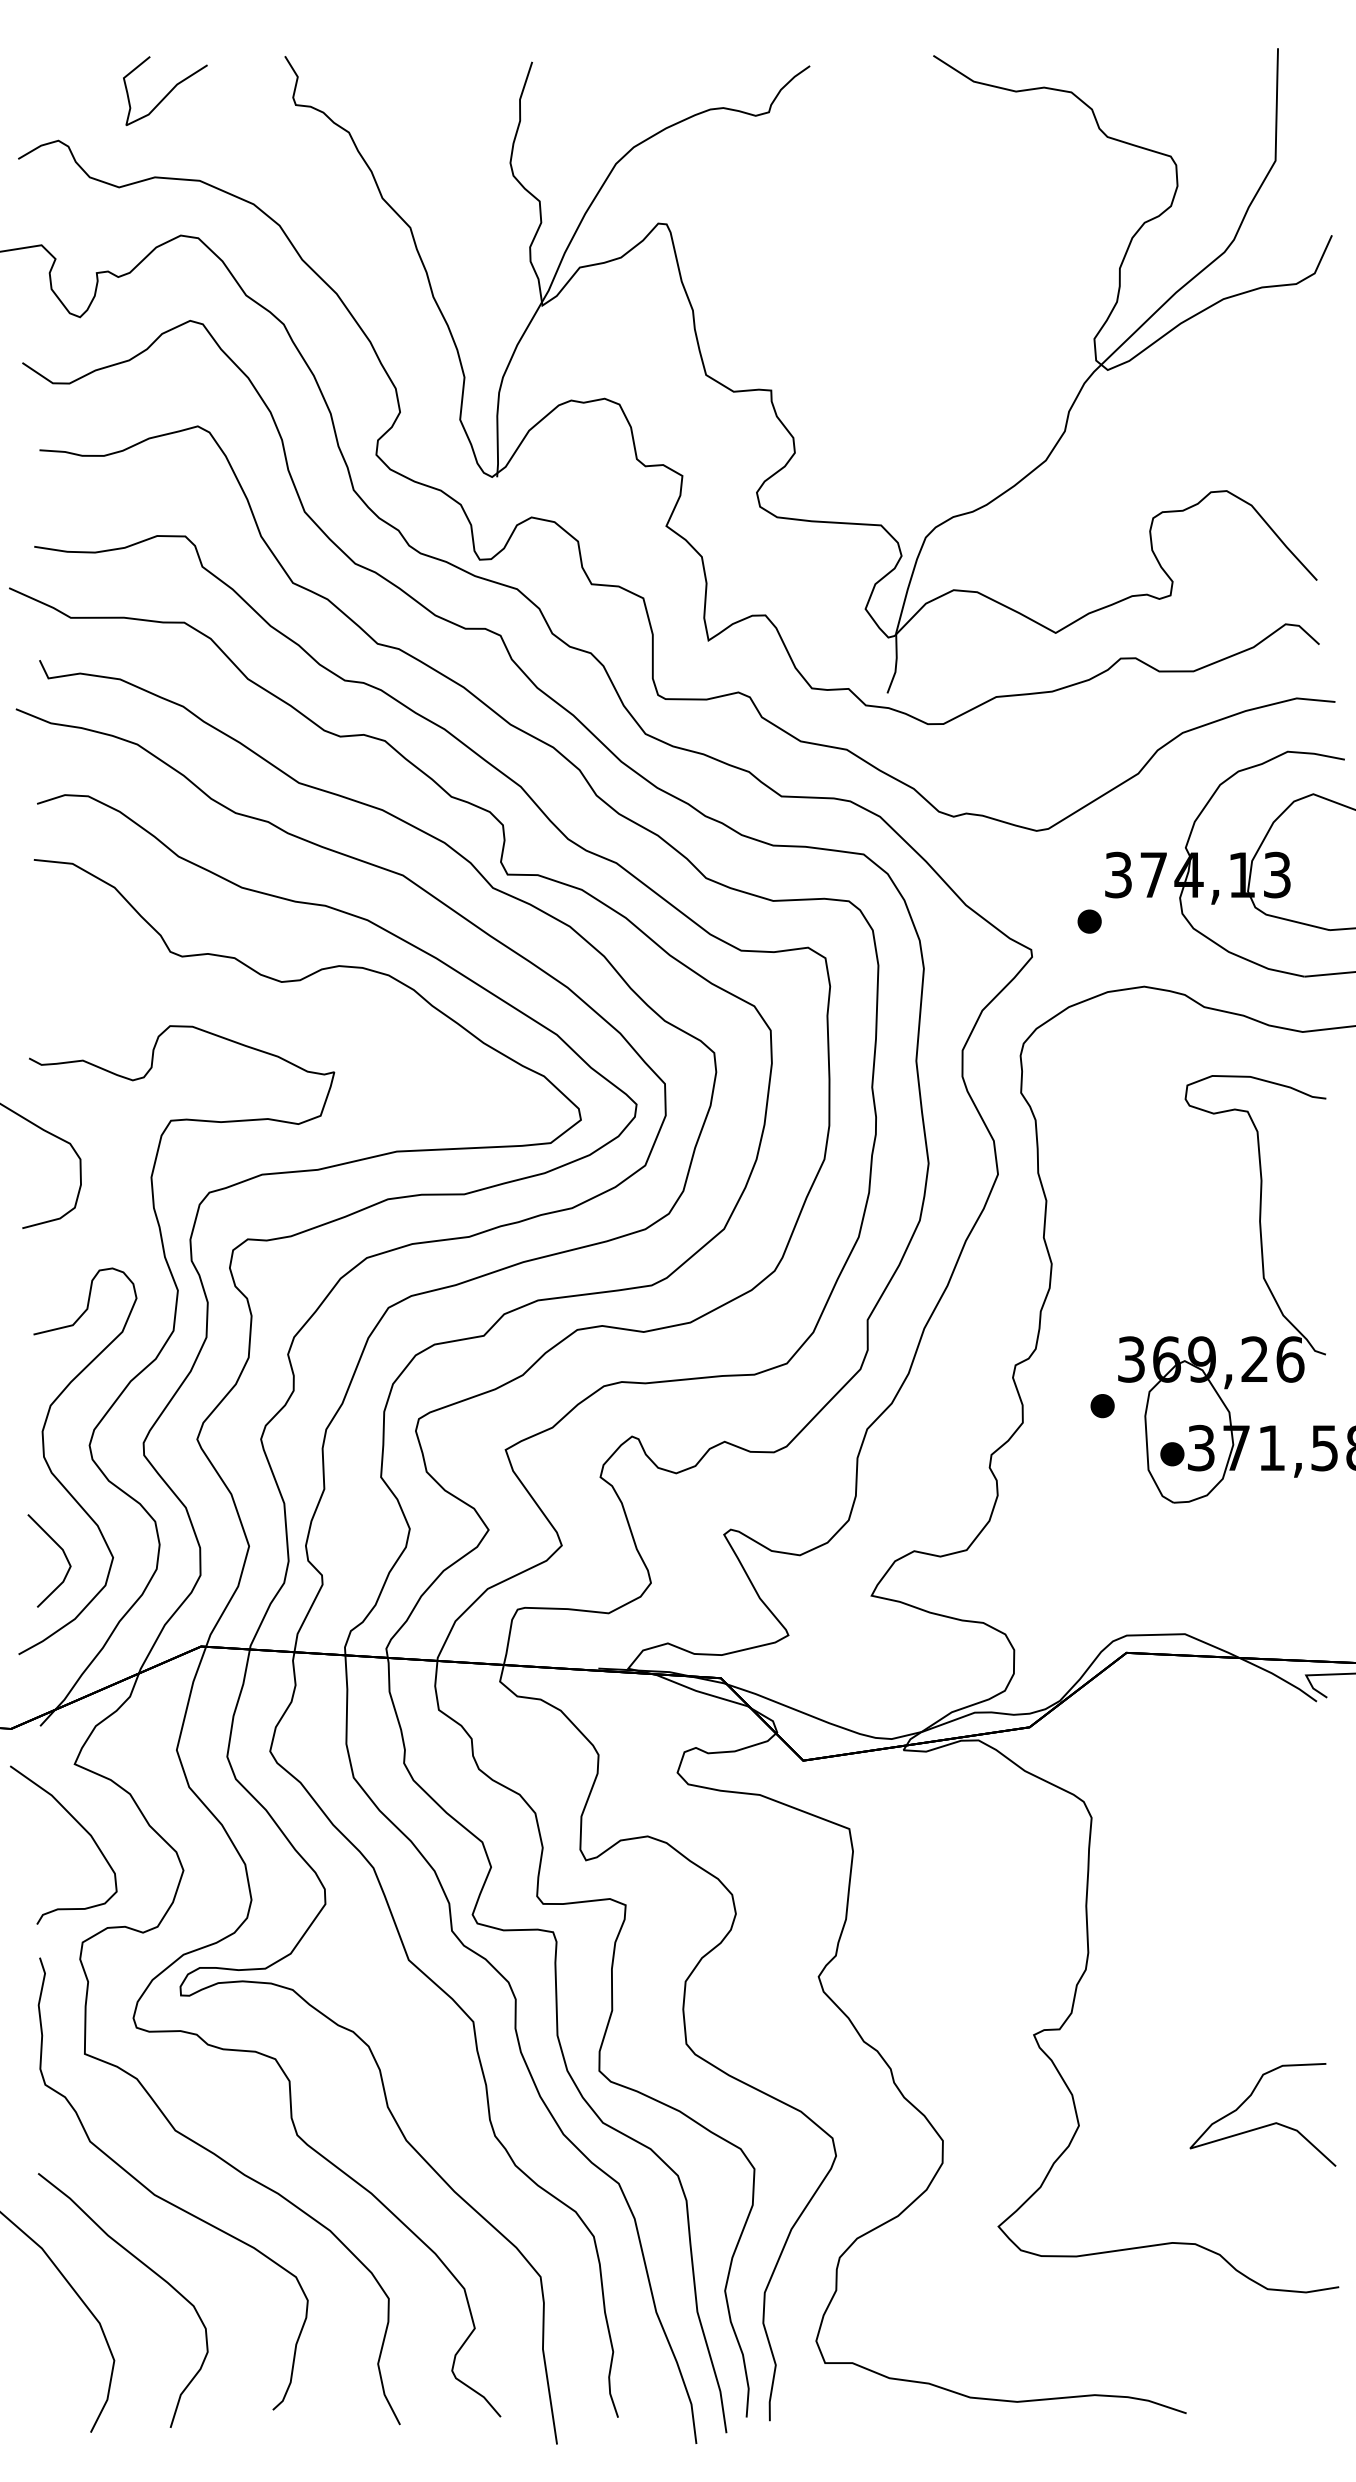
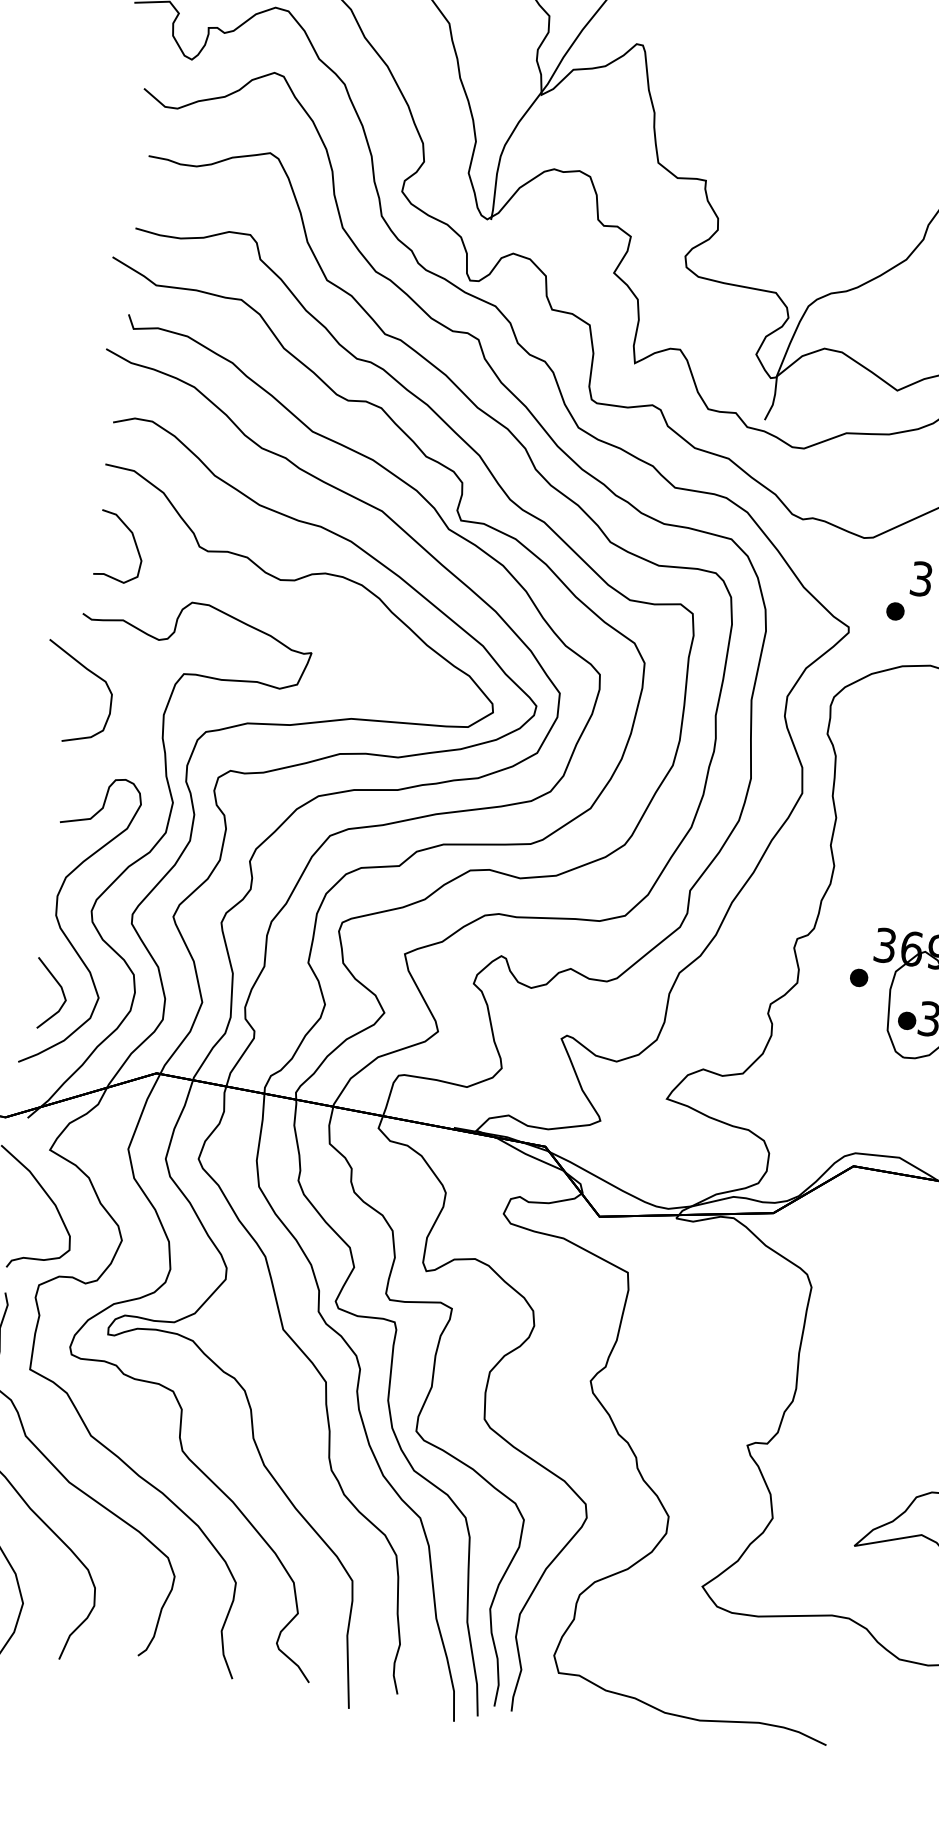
curve: (84, 956) -> (134, 542), added

